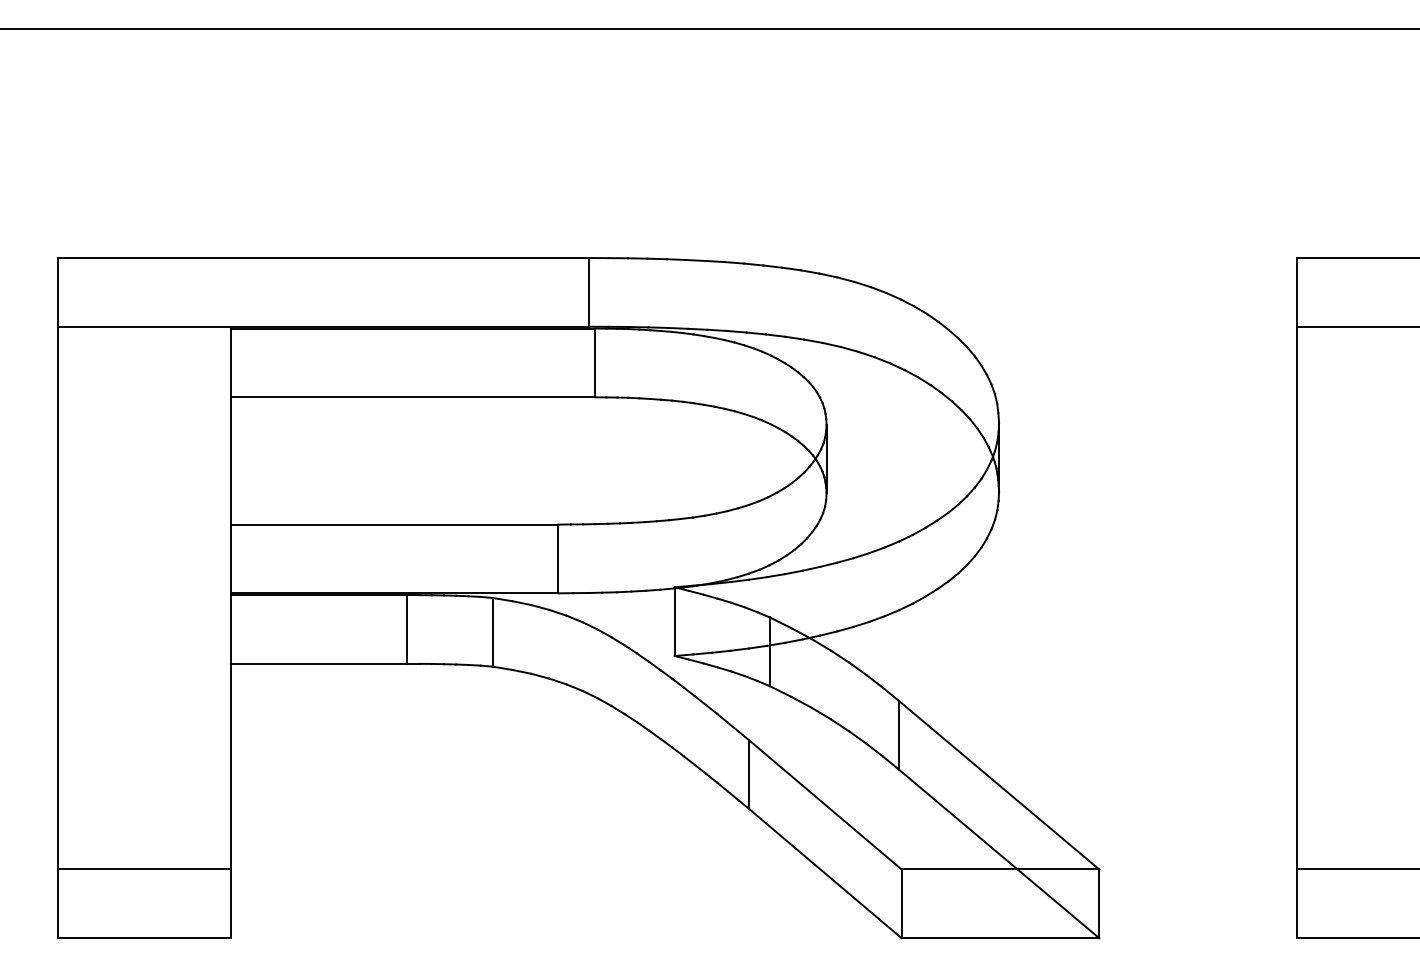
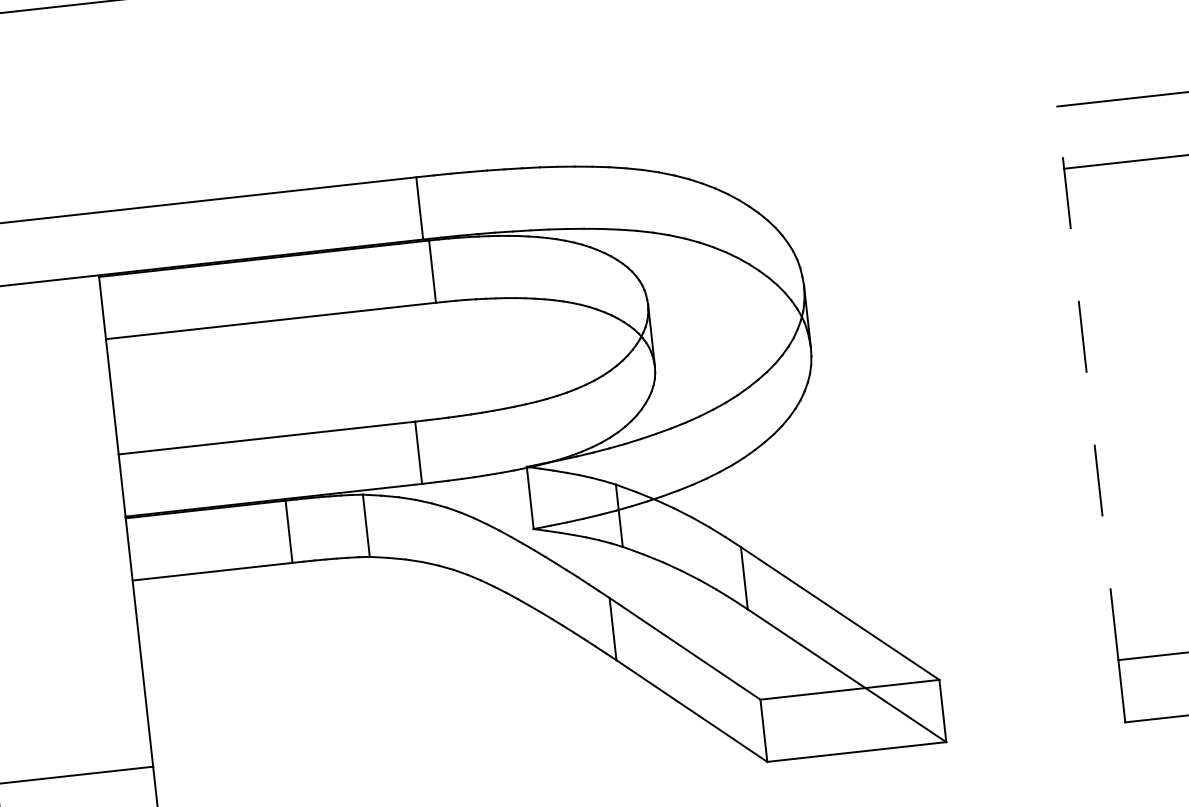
line: (1296, 563) -> (1087, 383), solid -> dashed

